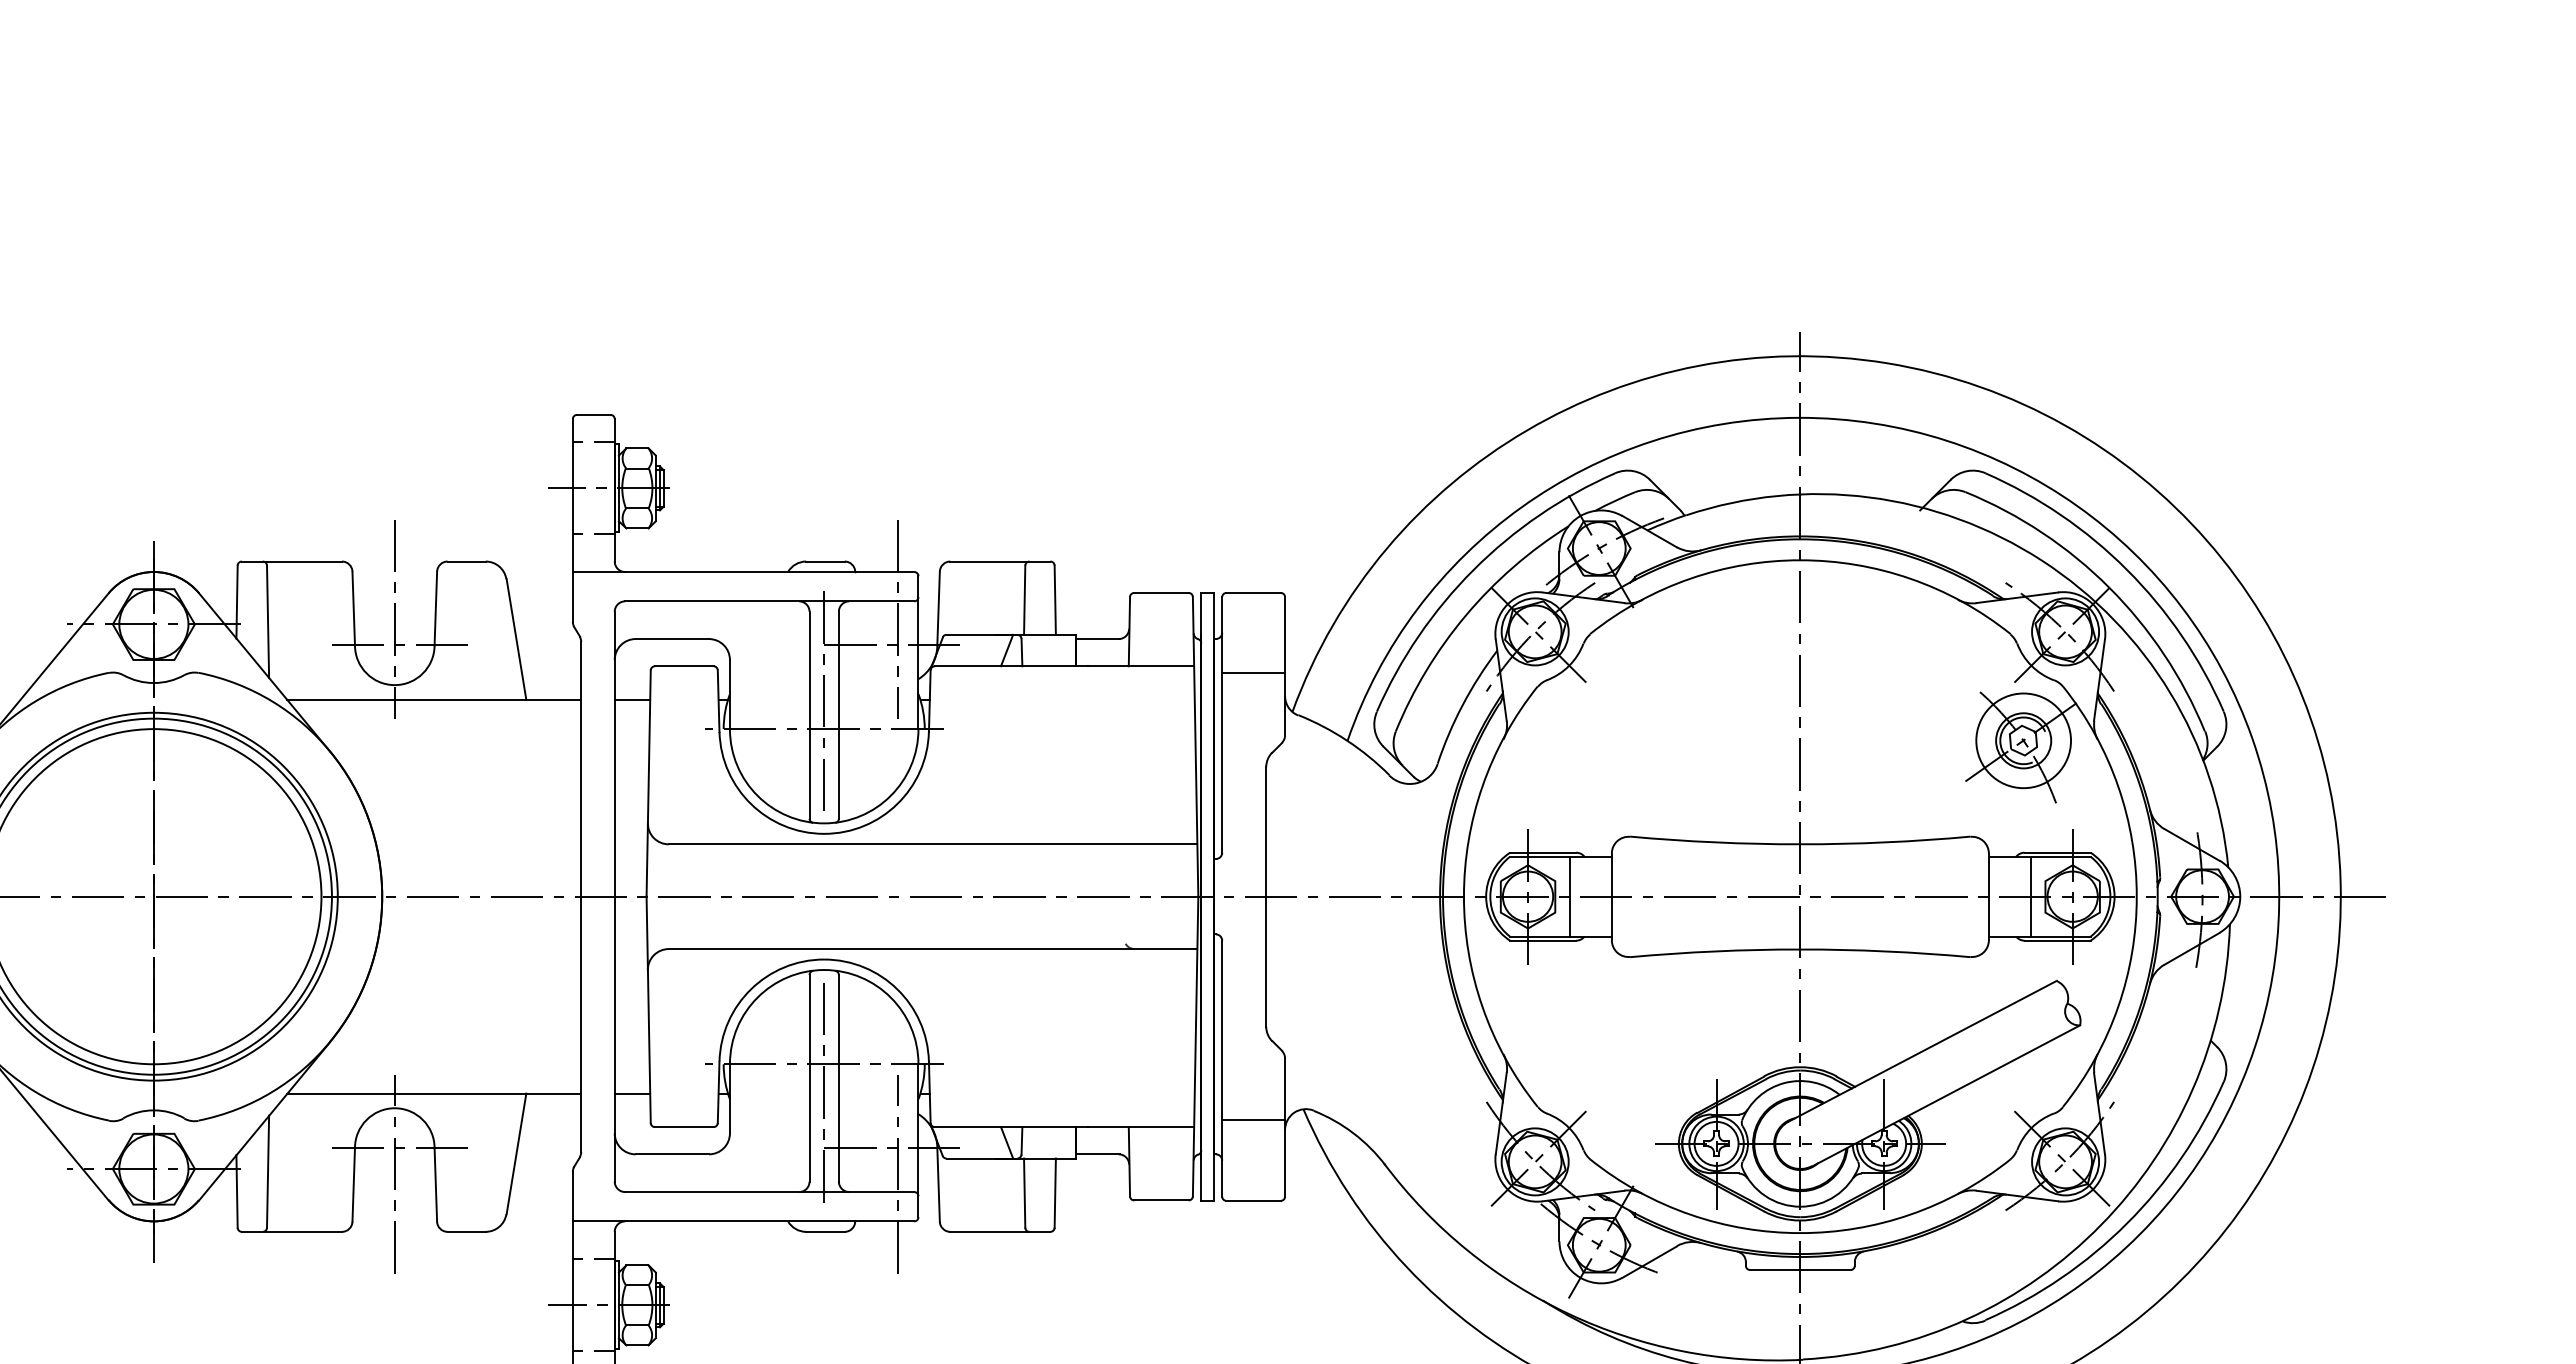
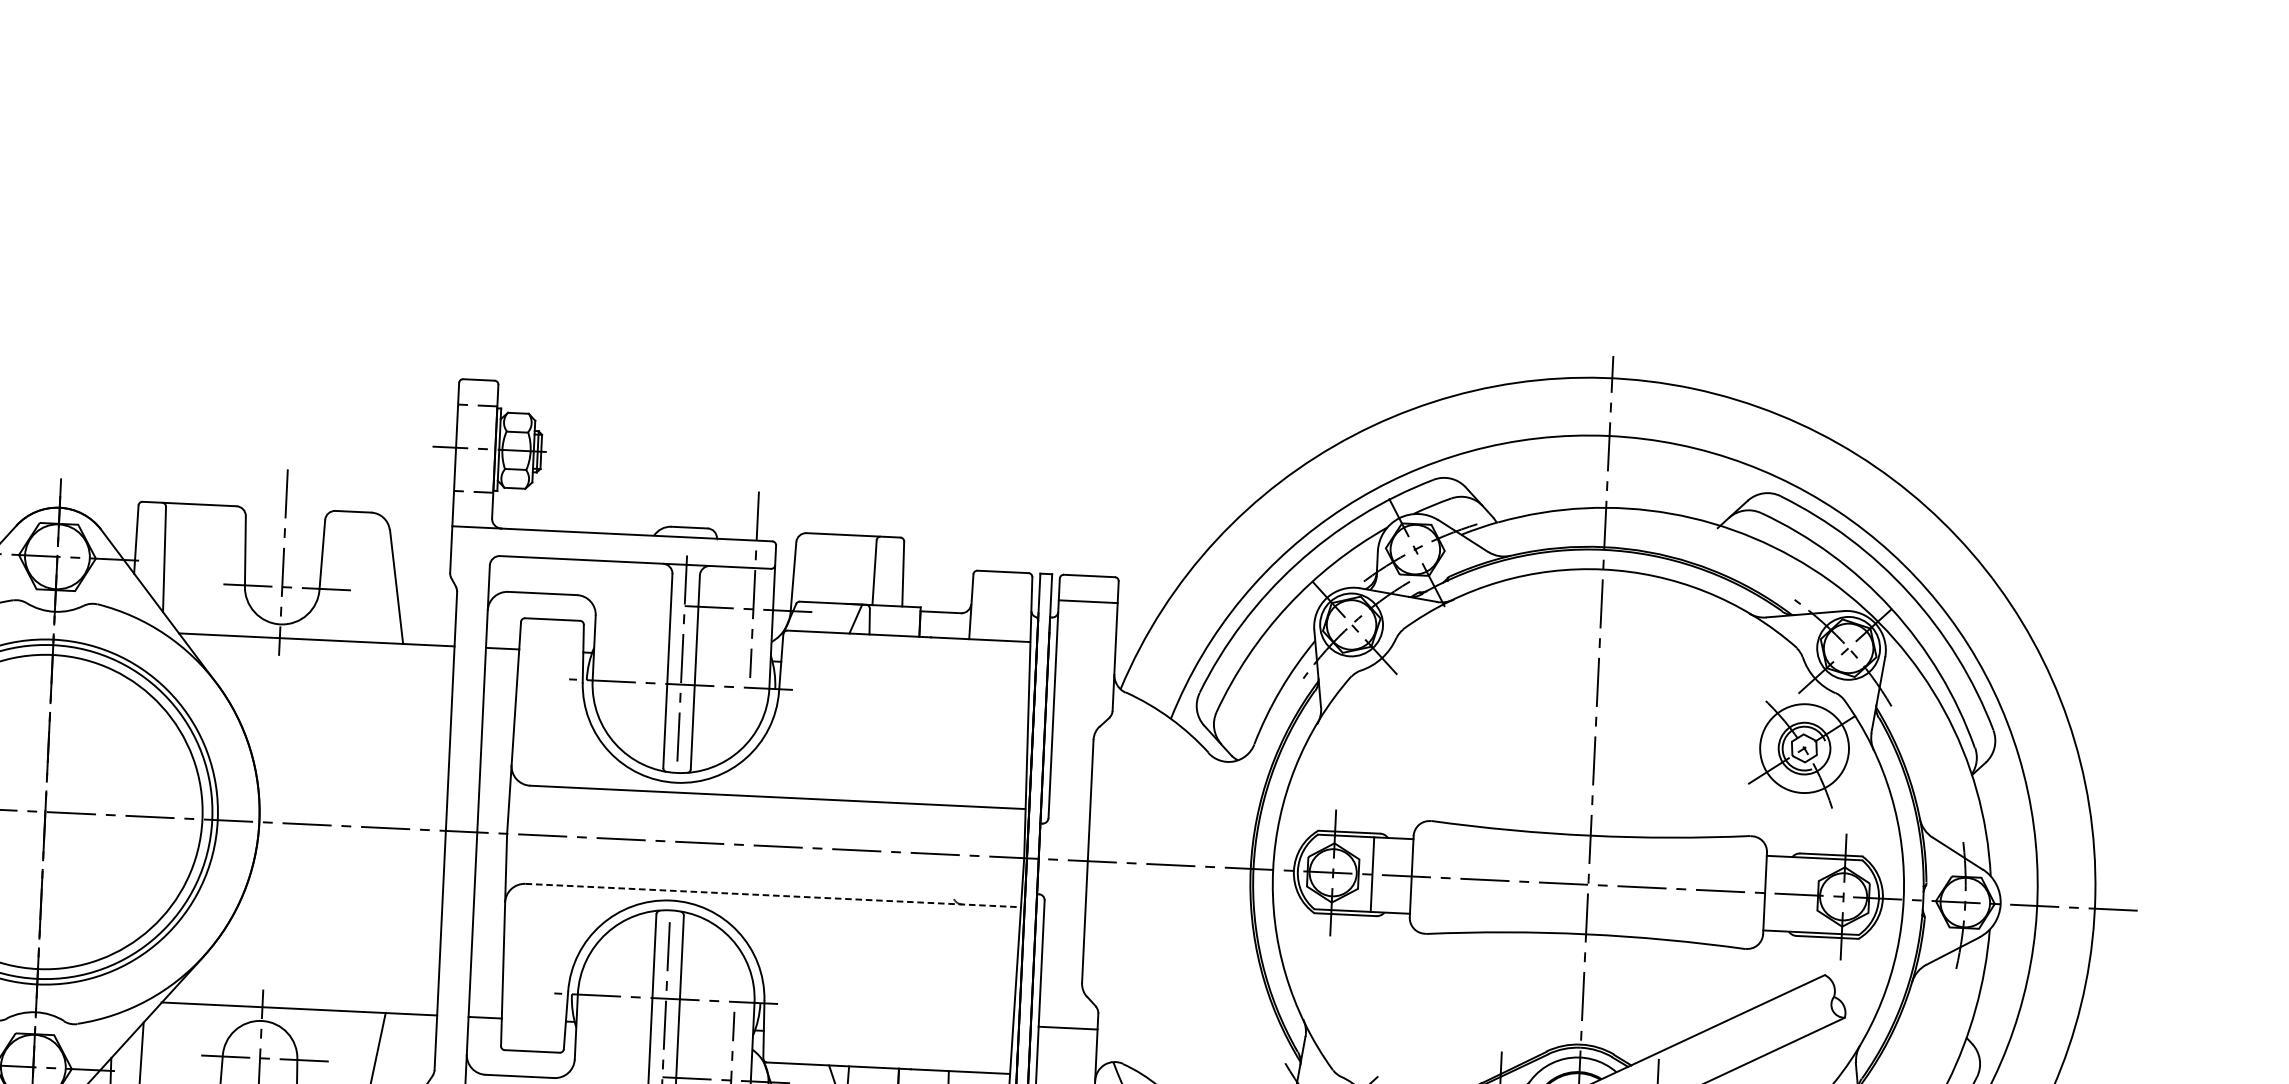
line: (1253, 673) -> (1088, 601), moved
line: (2030, 896) -> (1804, 894), removed
line: (933, 949) -> (773, 895), solid -> dashed
line: (1253, 1120) -> (1068, 1028), moved

